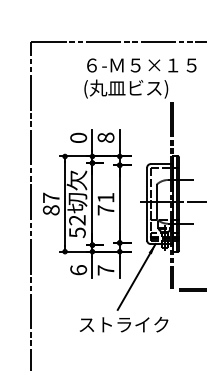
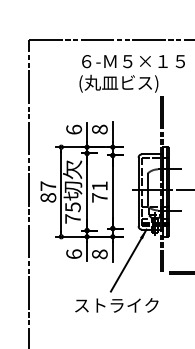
text: (77, 137) -> (73, 129), 0 -> 6
text: (76, 225) -> (72, 212), 52 -> 75
text: (105, 270) -> (99, 254), 7 -> 8

